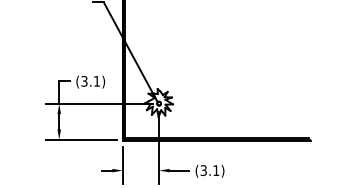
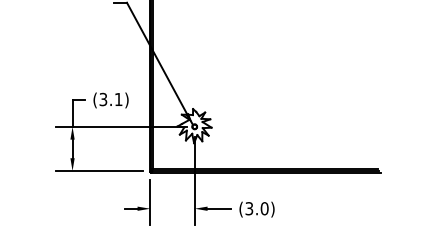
text: (216, 170) -> (264, 208), (3.1) -> (3.0)

